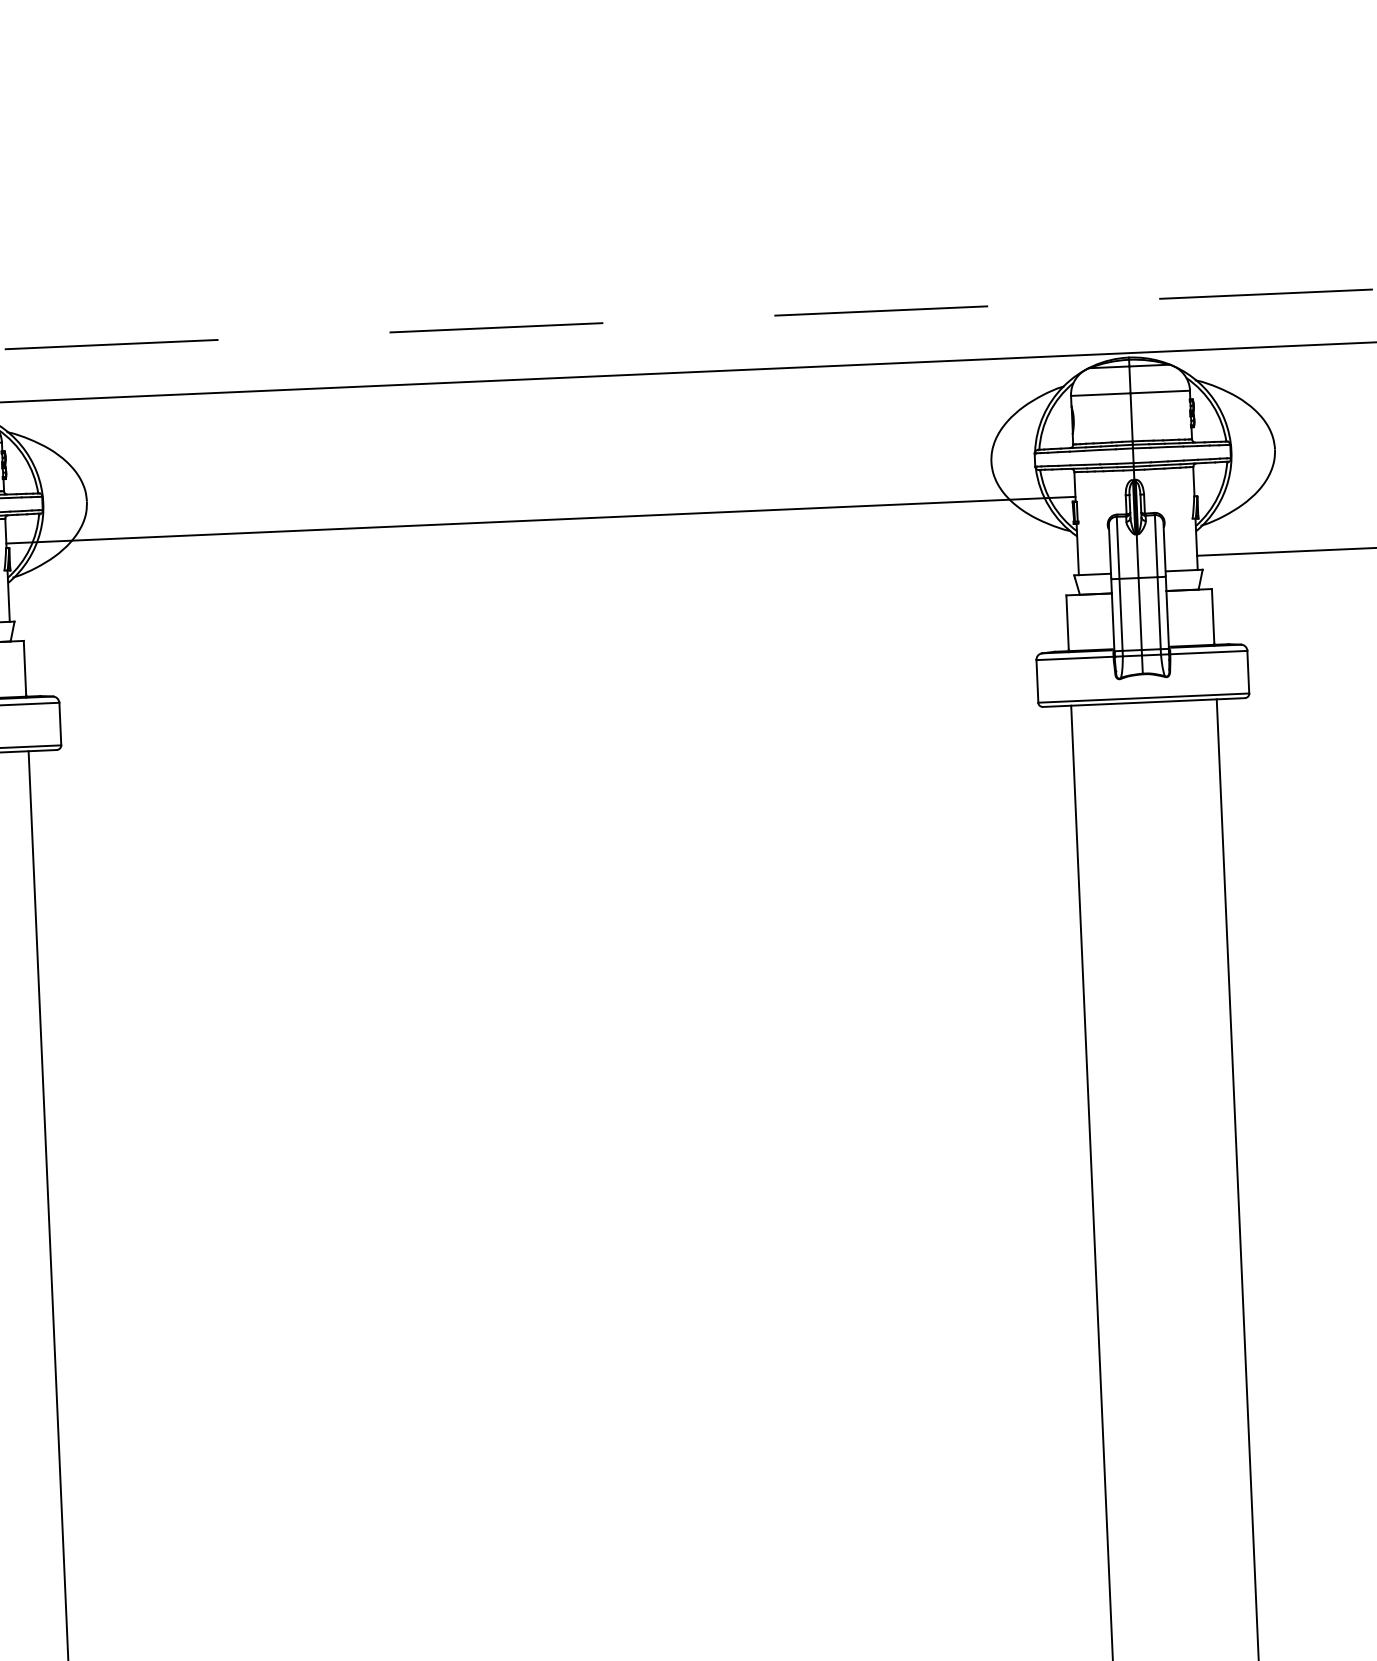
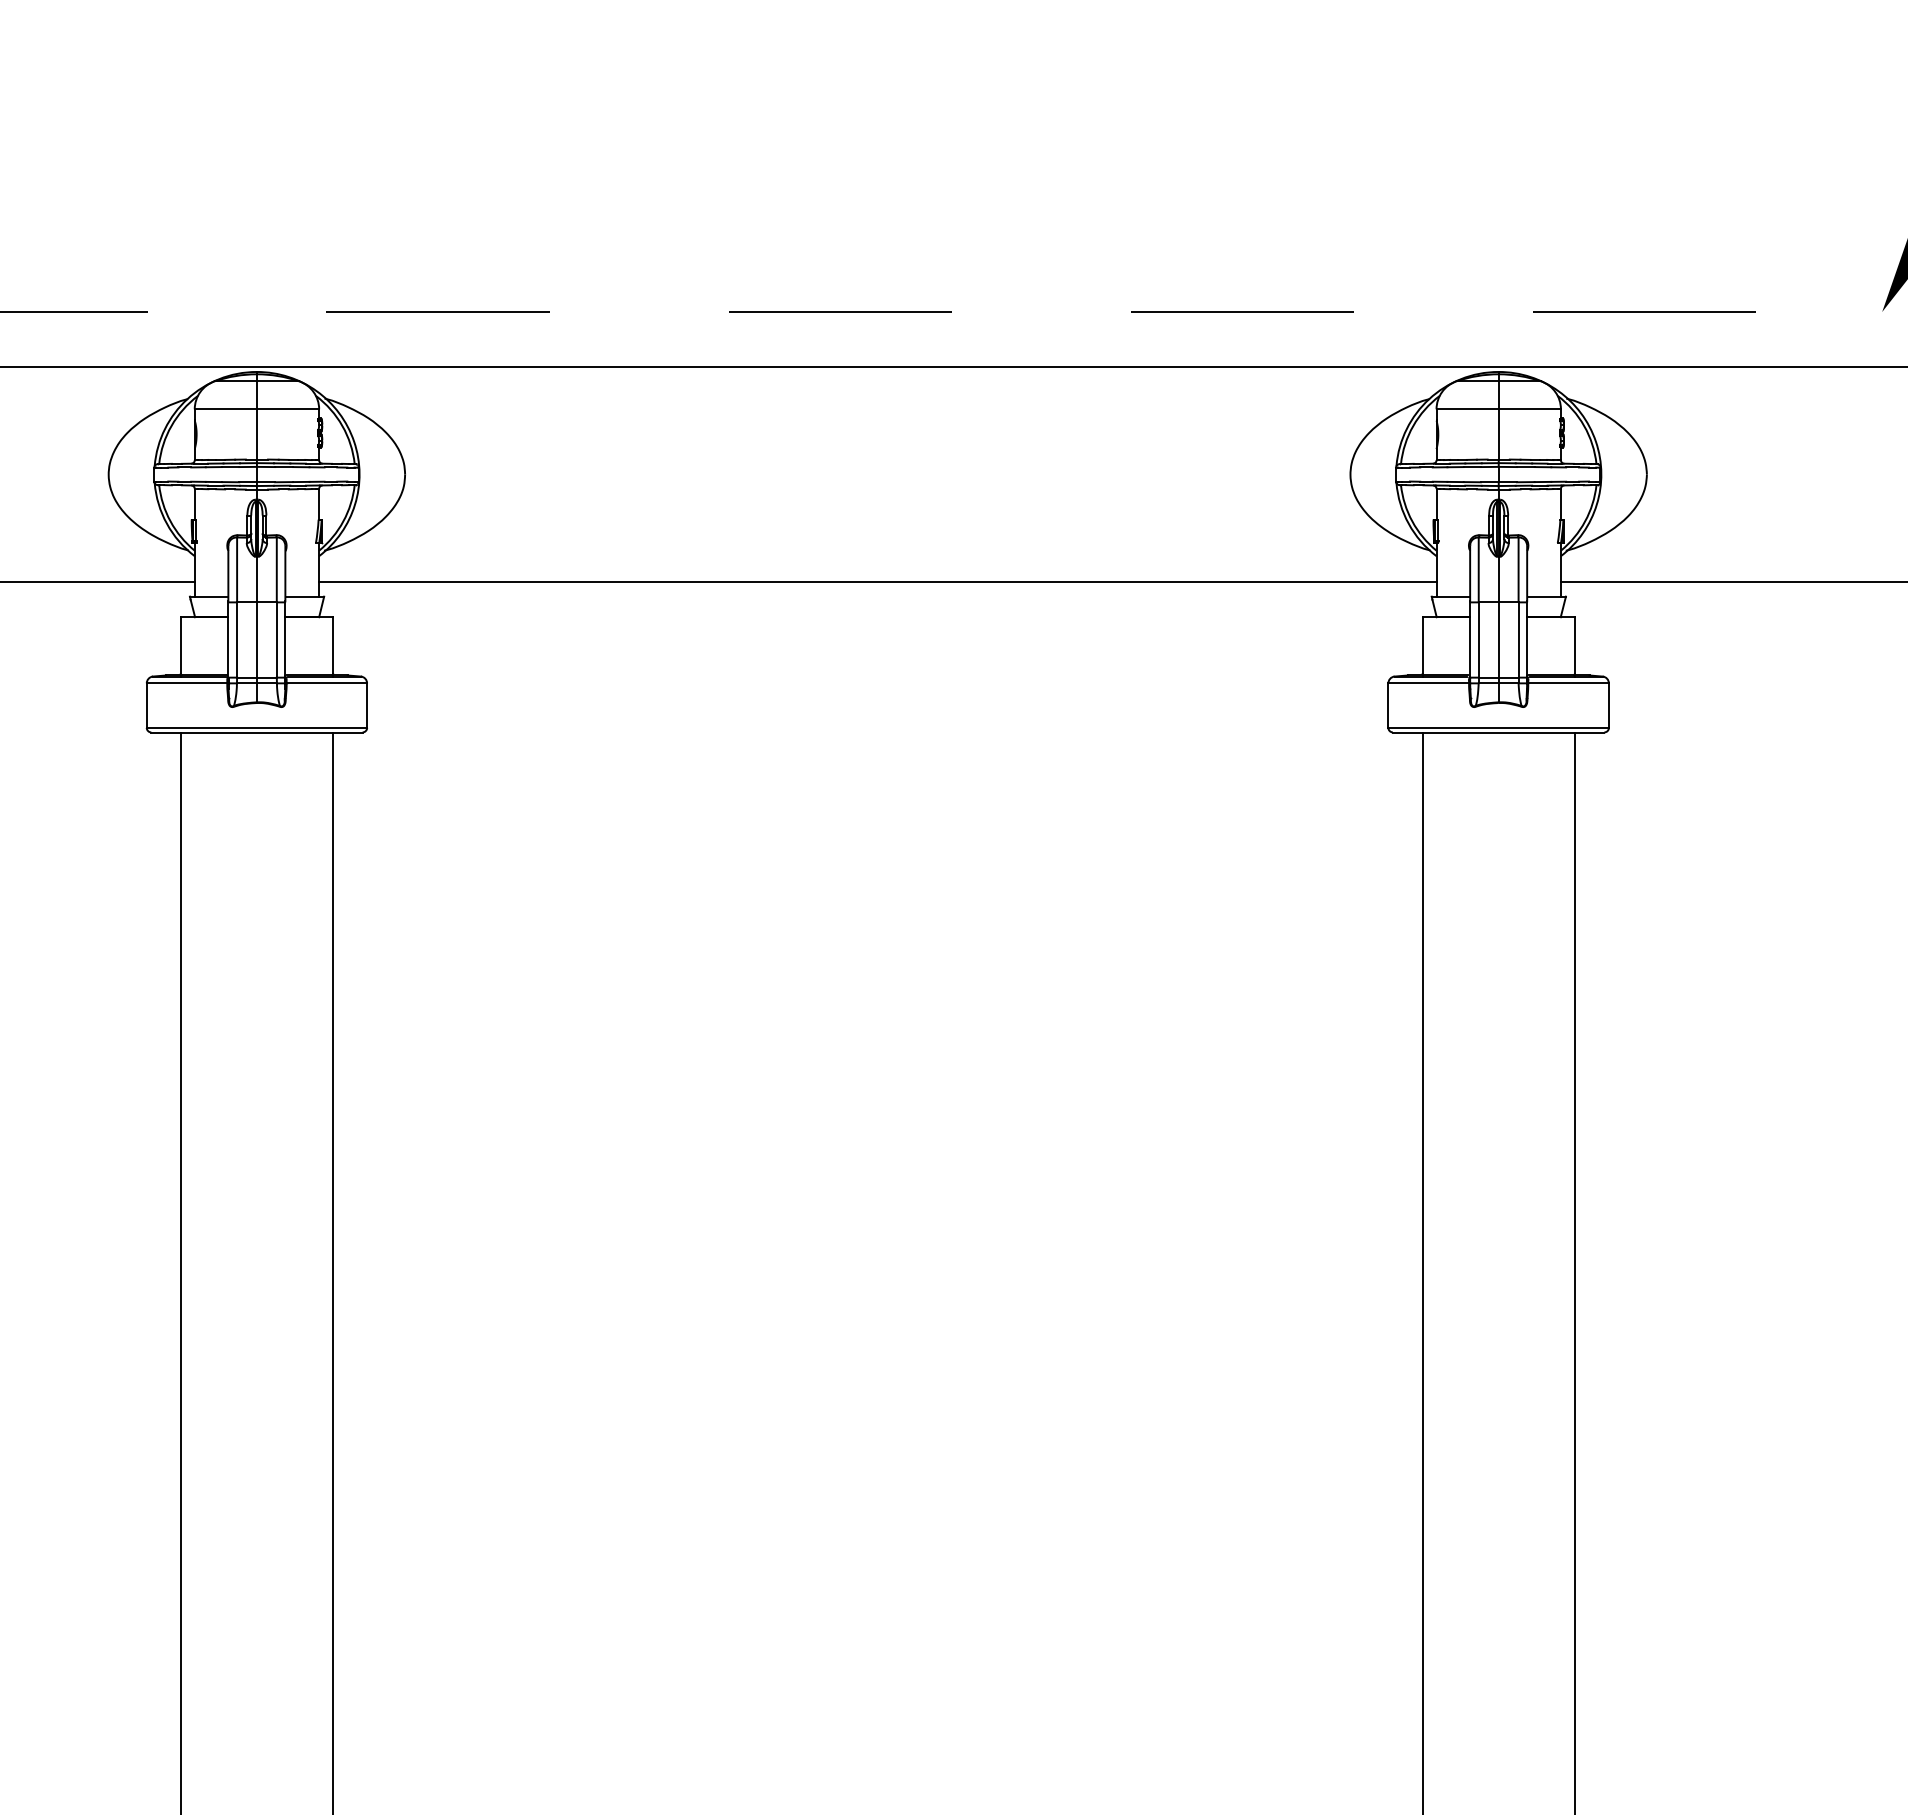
line: (540, 519) -> (877, 581), moved

